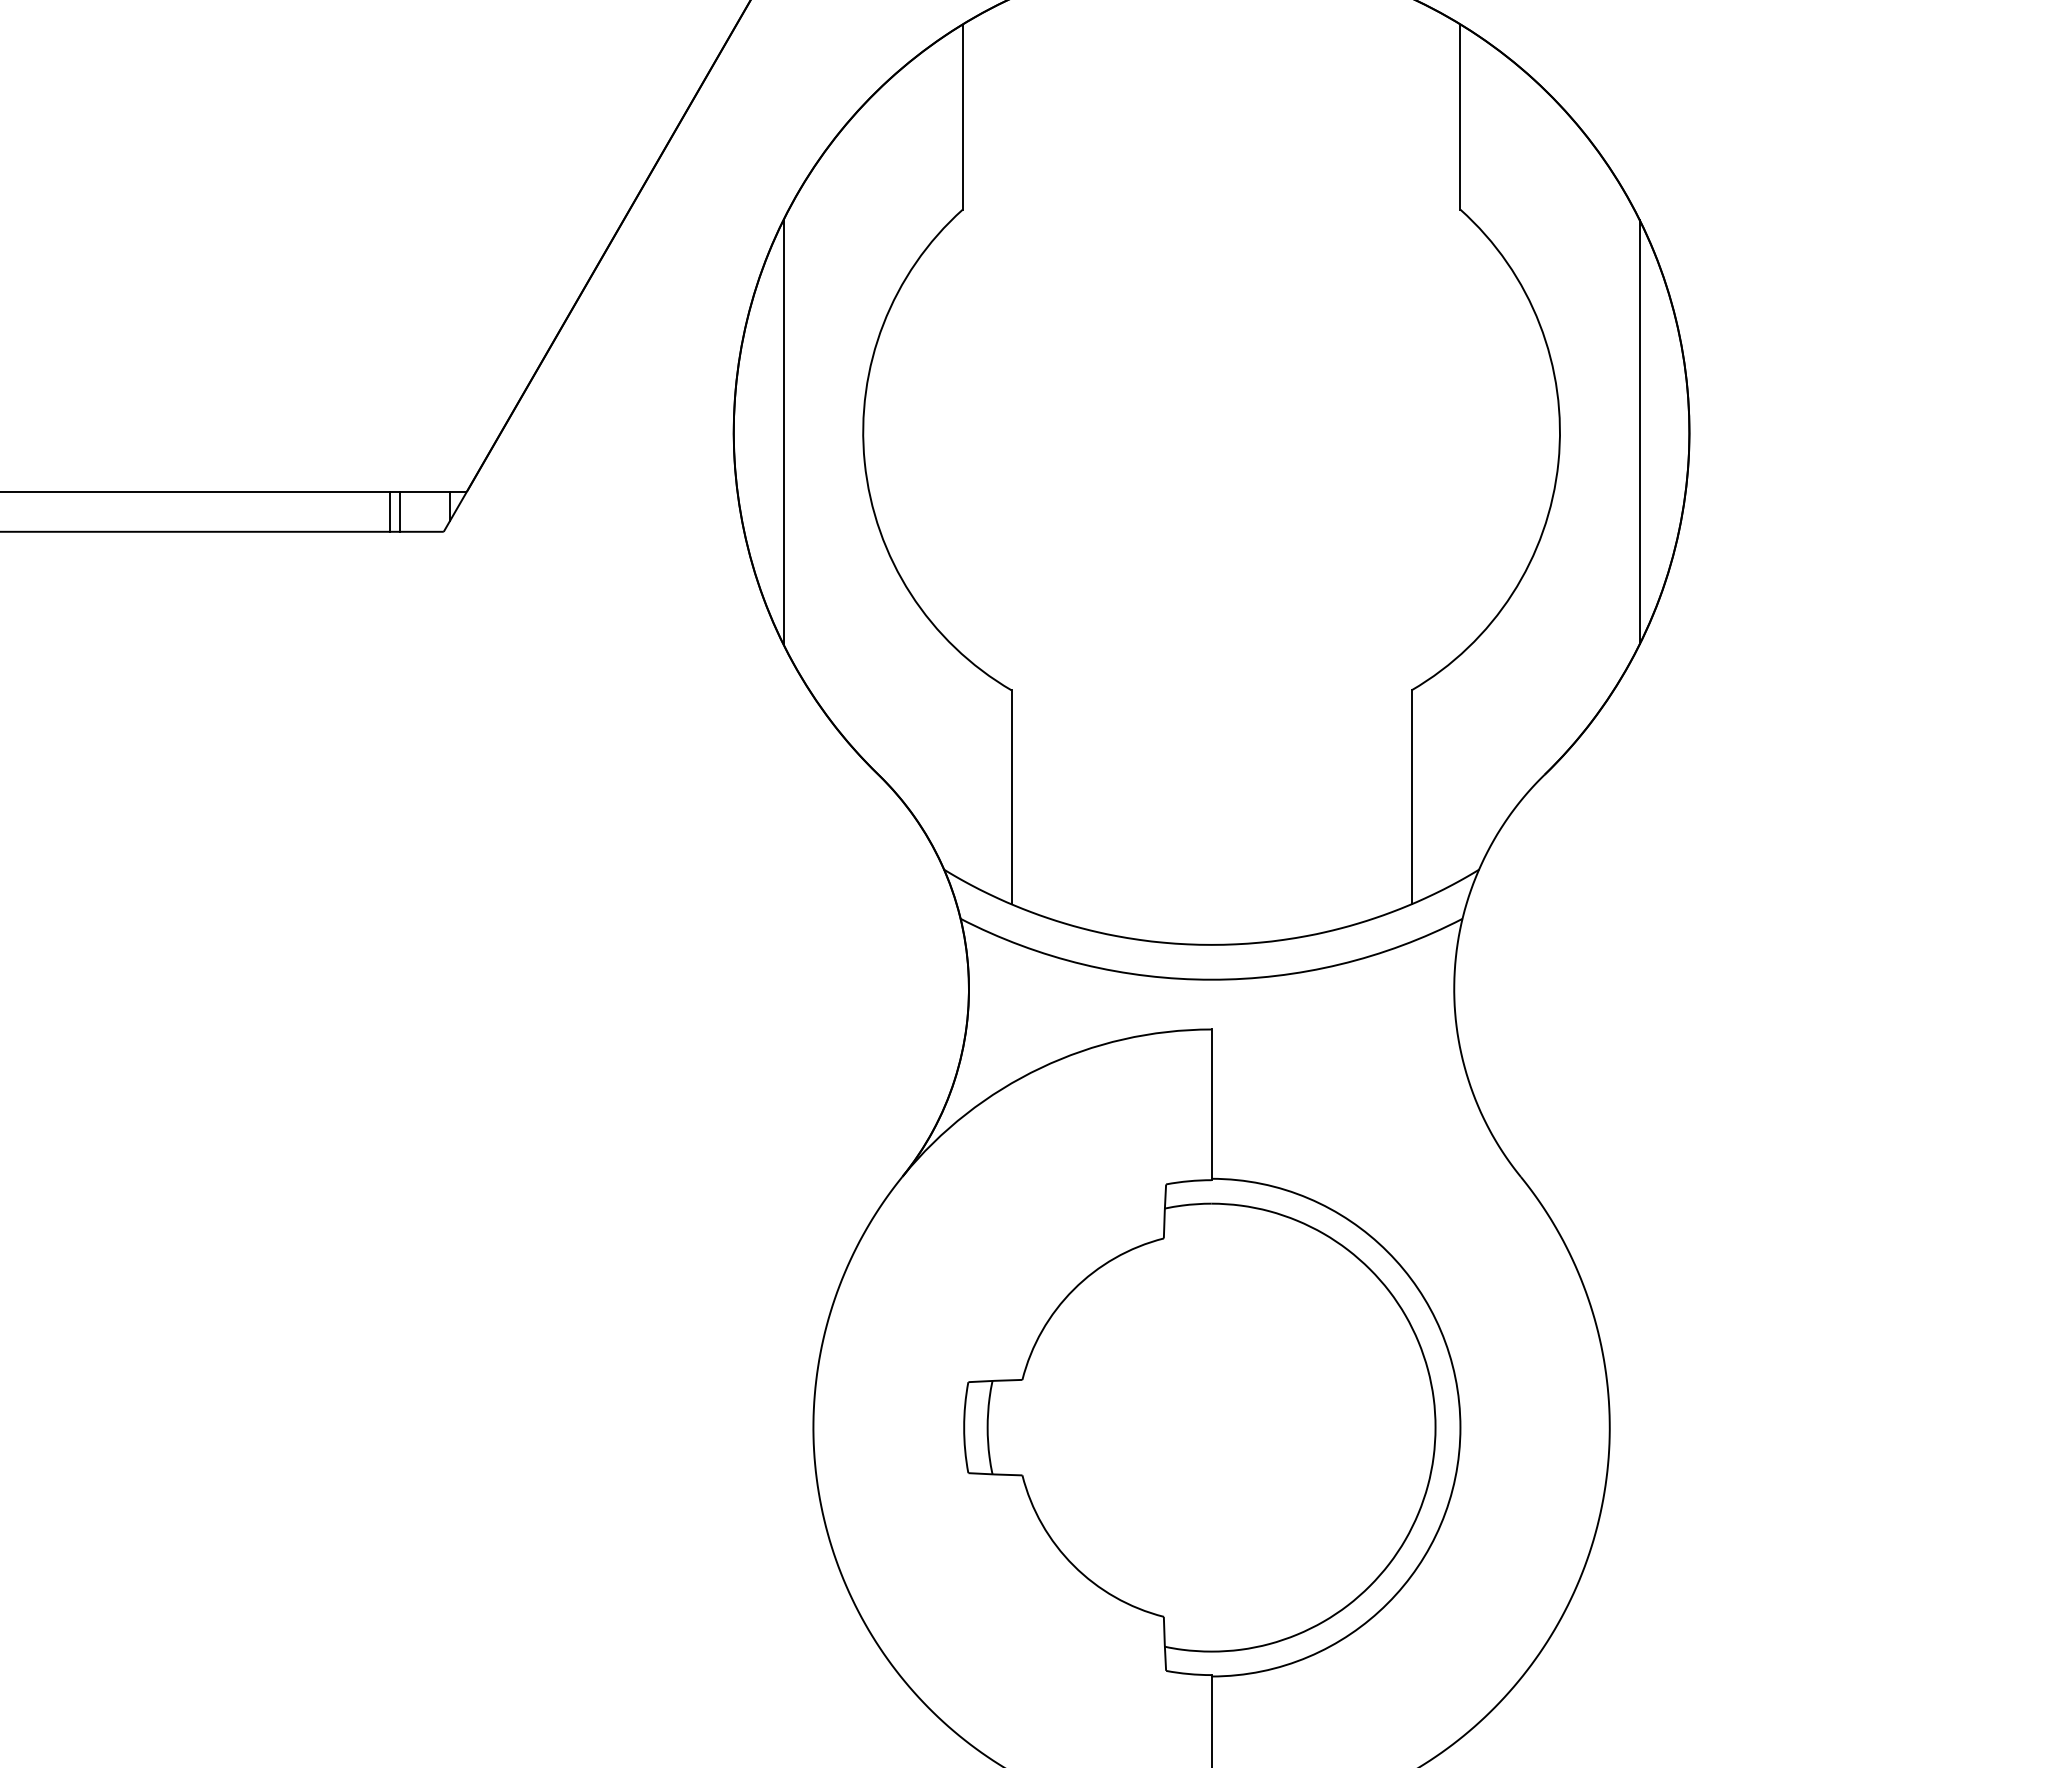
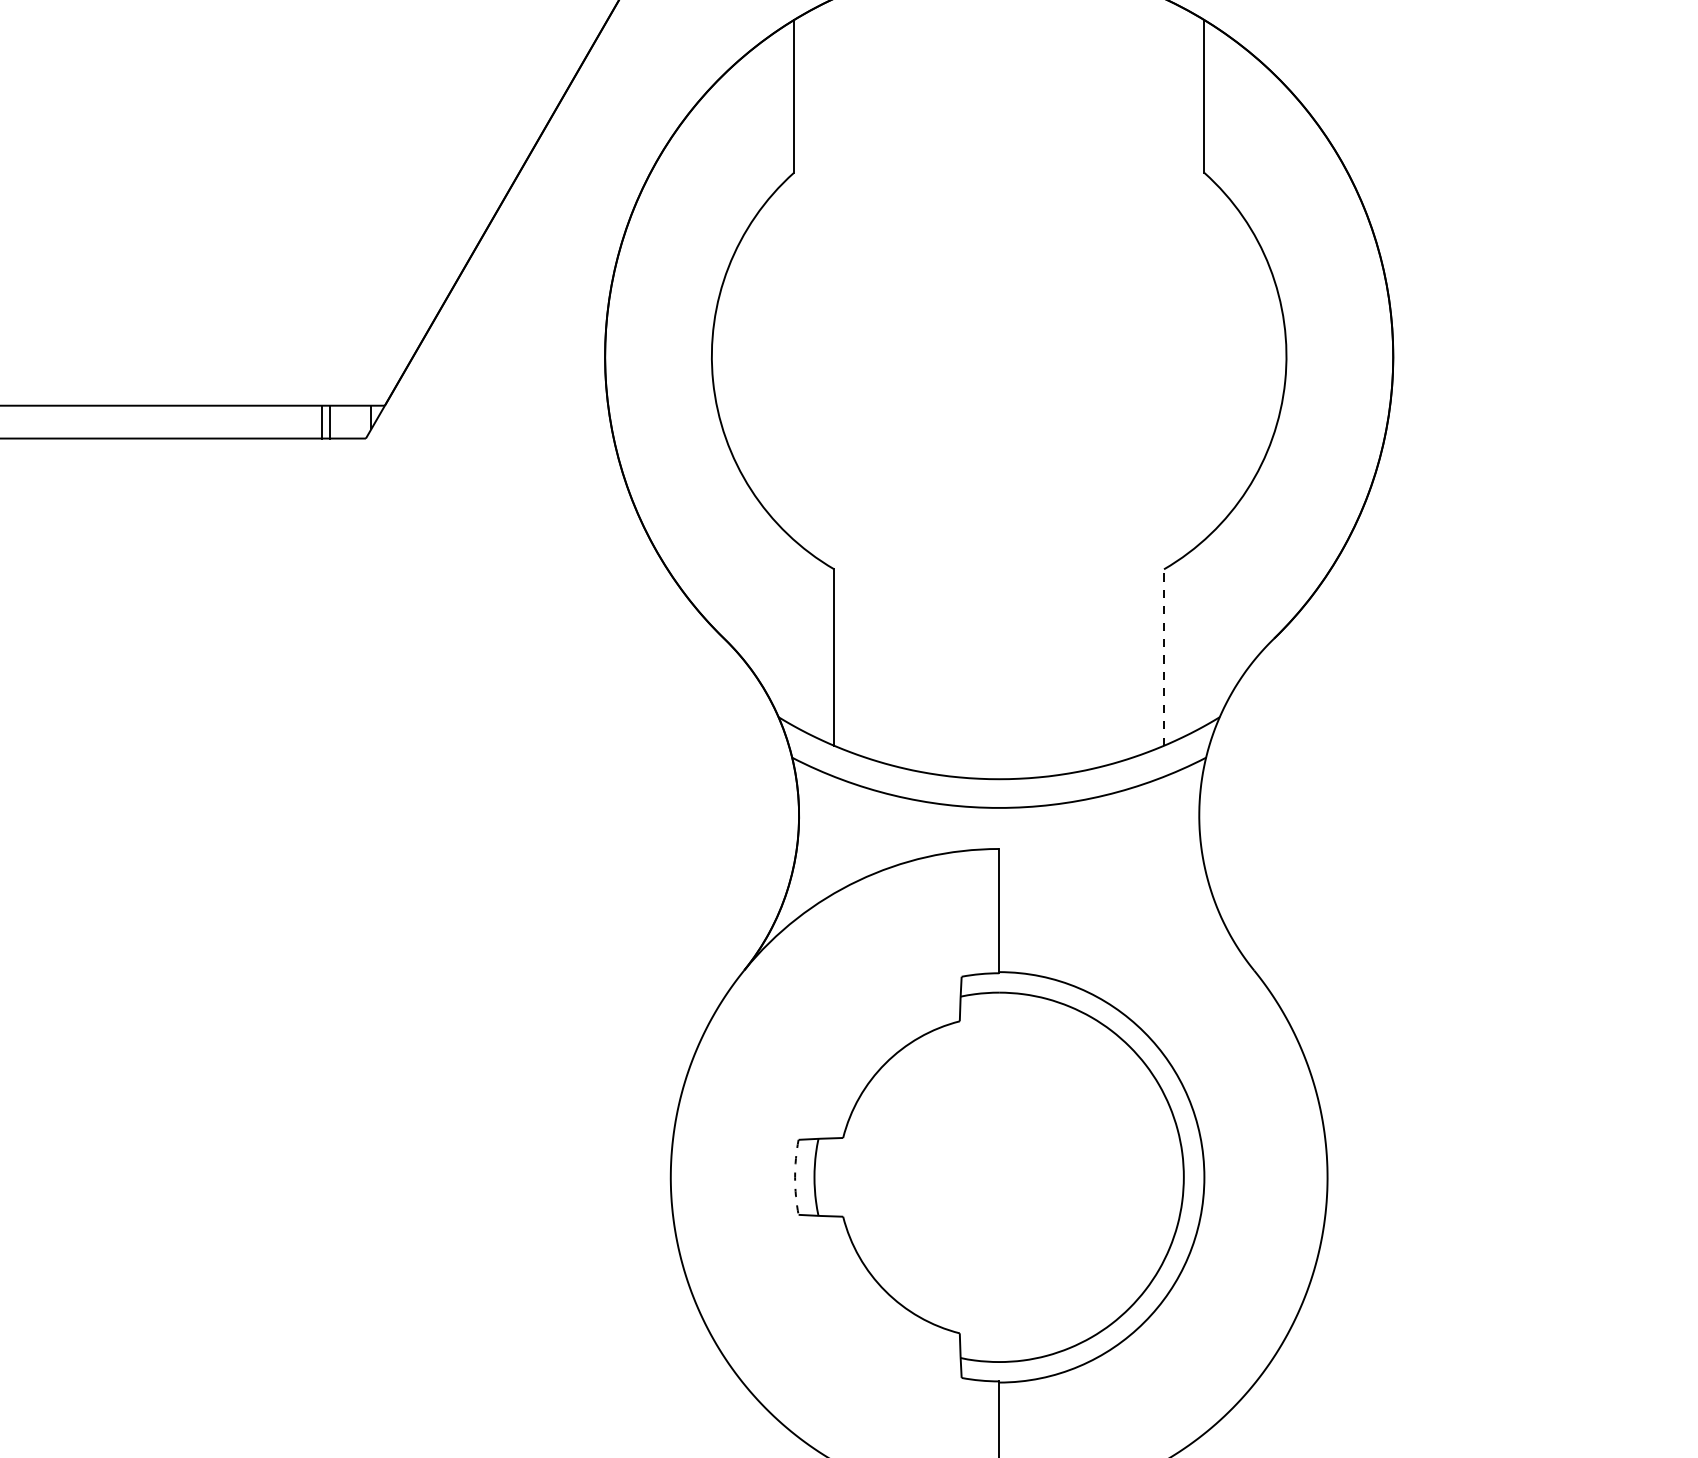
line: (783, 431) -> (646, 355), removed
line: (1639, 431) -> (1352, 355), removed
line: (1411, 797) -> (1164, 657), solid -> dashed
arc: (964, 1427) -> (795, 1177), solid -> dashed

